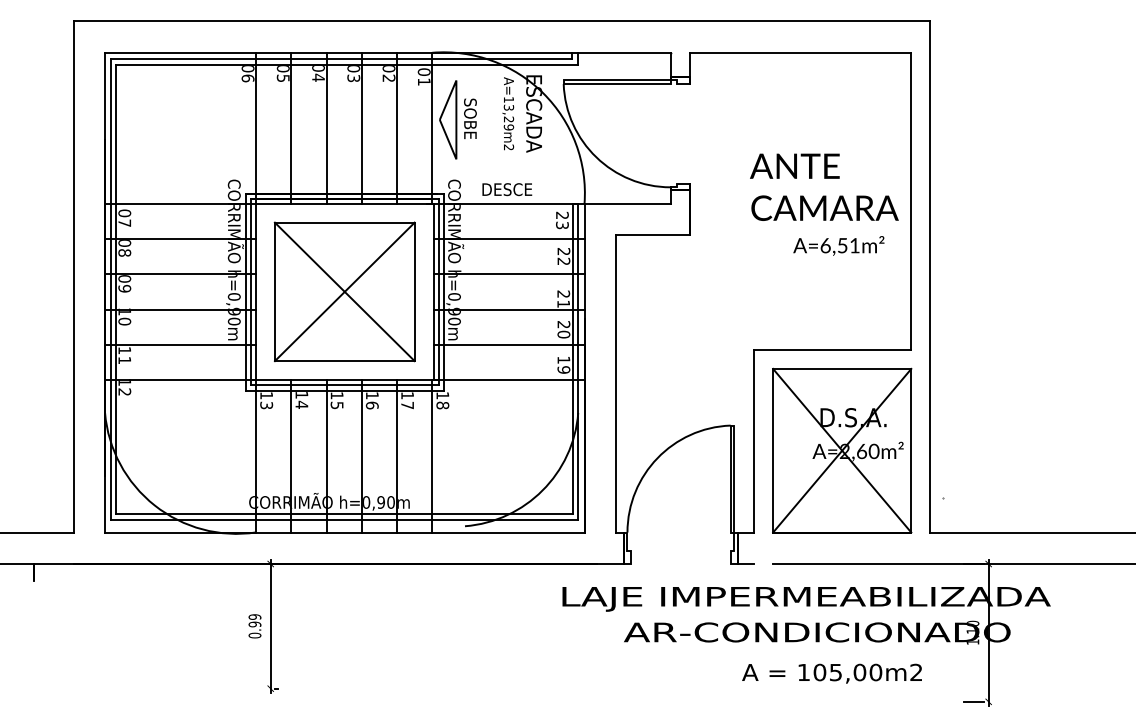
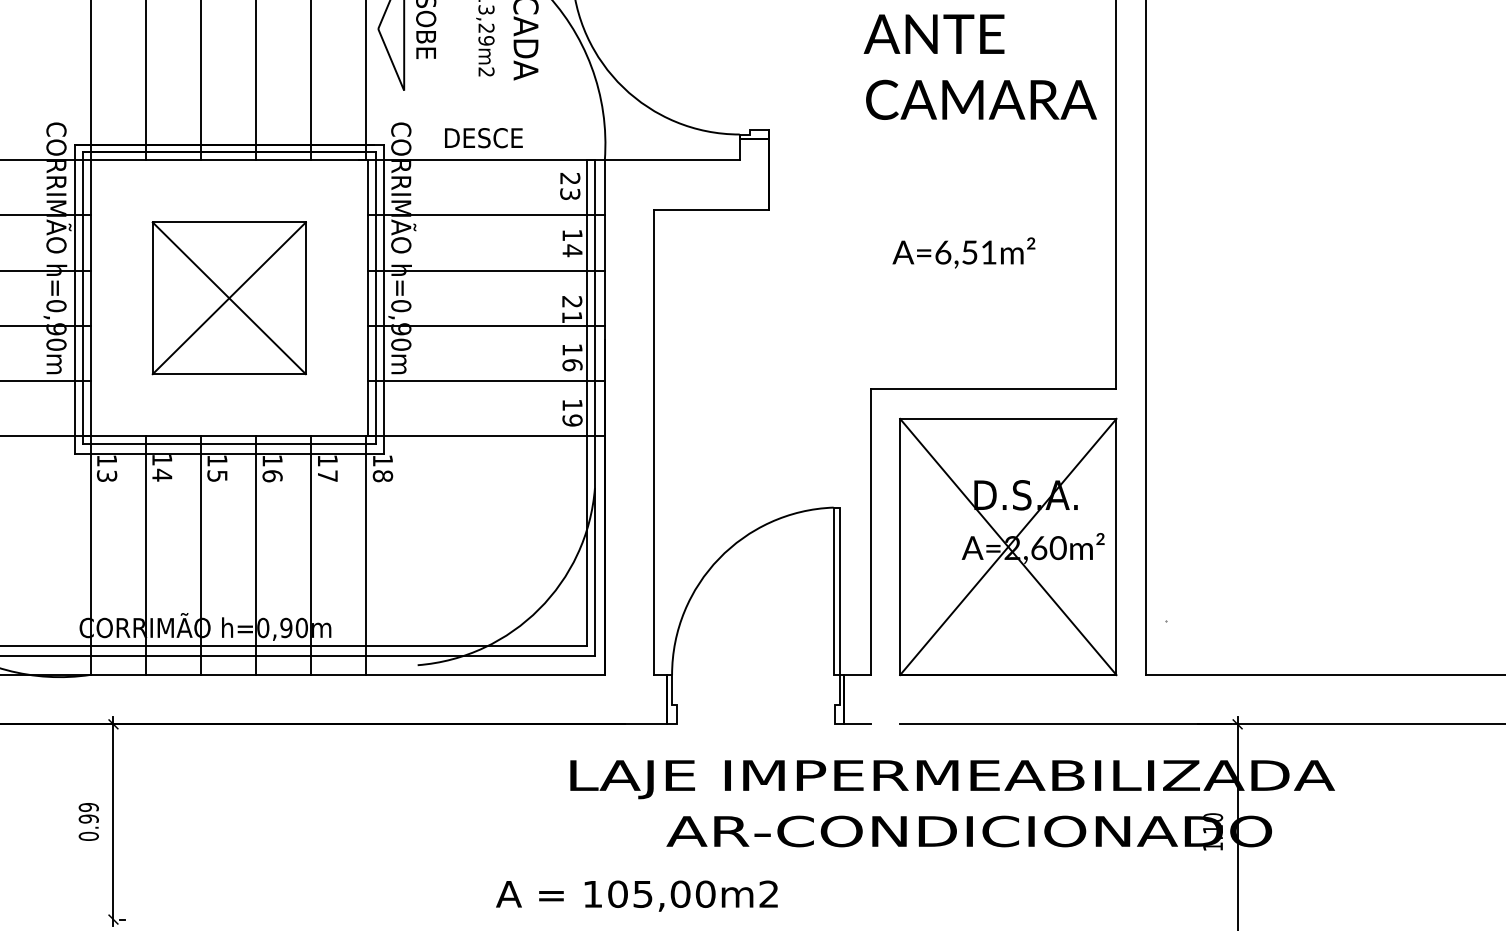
text: (824, 186) -> (980, 65), moved
text: (838, 245) -> (963, 252), moved
text: (563, 256) -> (571, 242), 22 -> 14
part: (344, 291) -> (228, 297), size x0.7
text: (563, 329) -> (571, 357), 20 -> 16
text: (831, 673) -> (636, 895), moved

